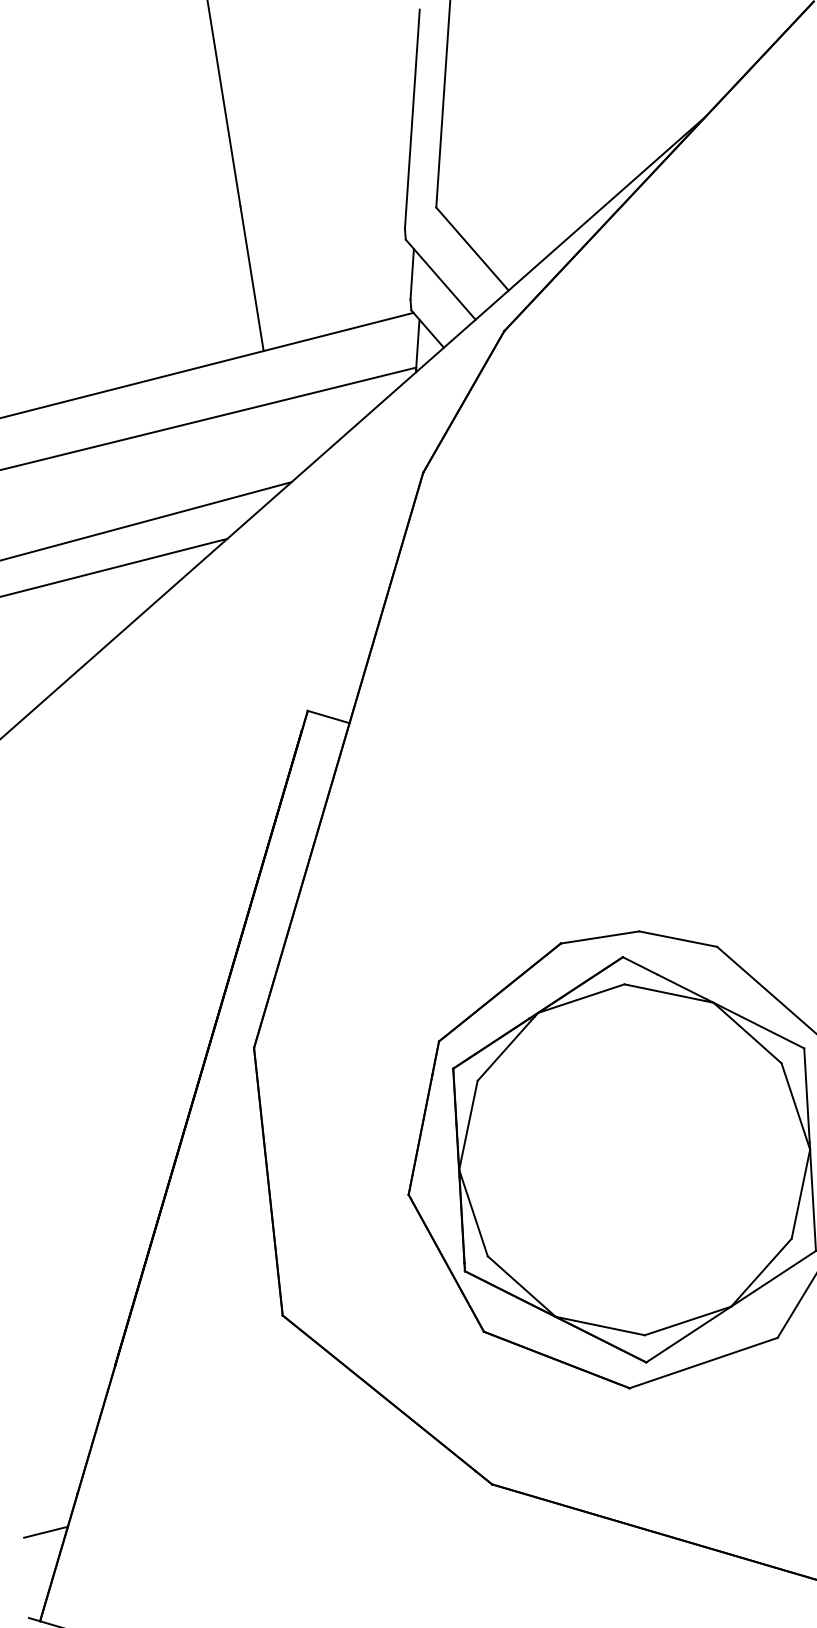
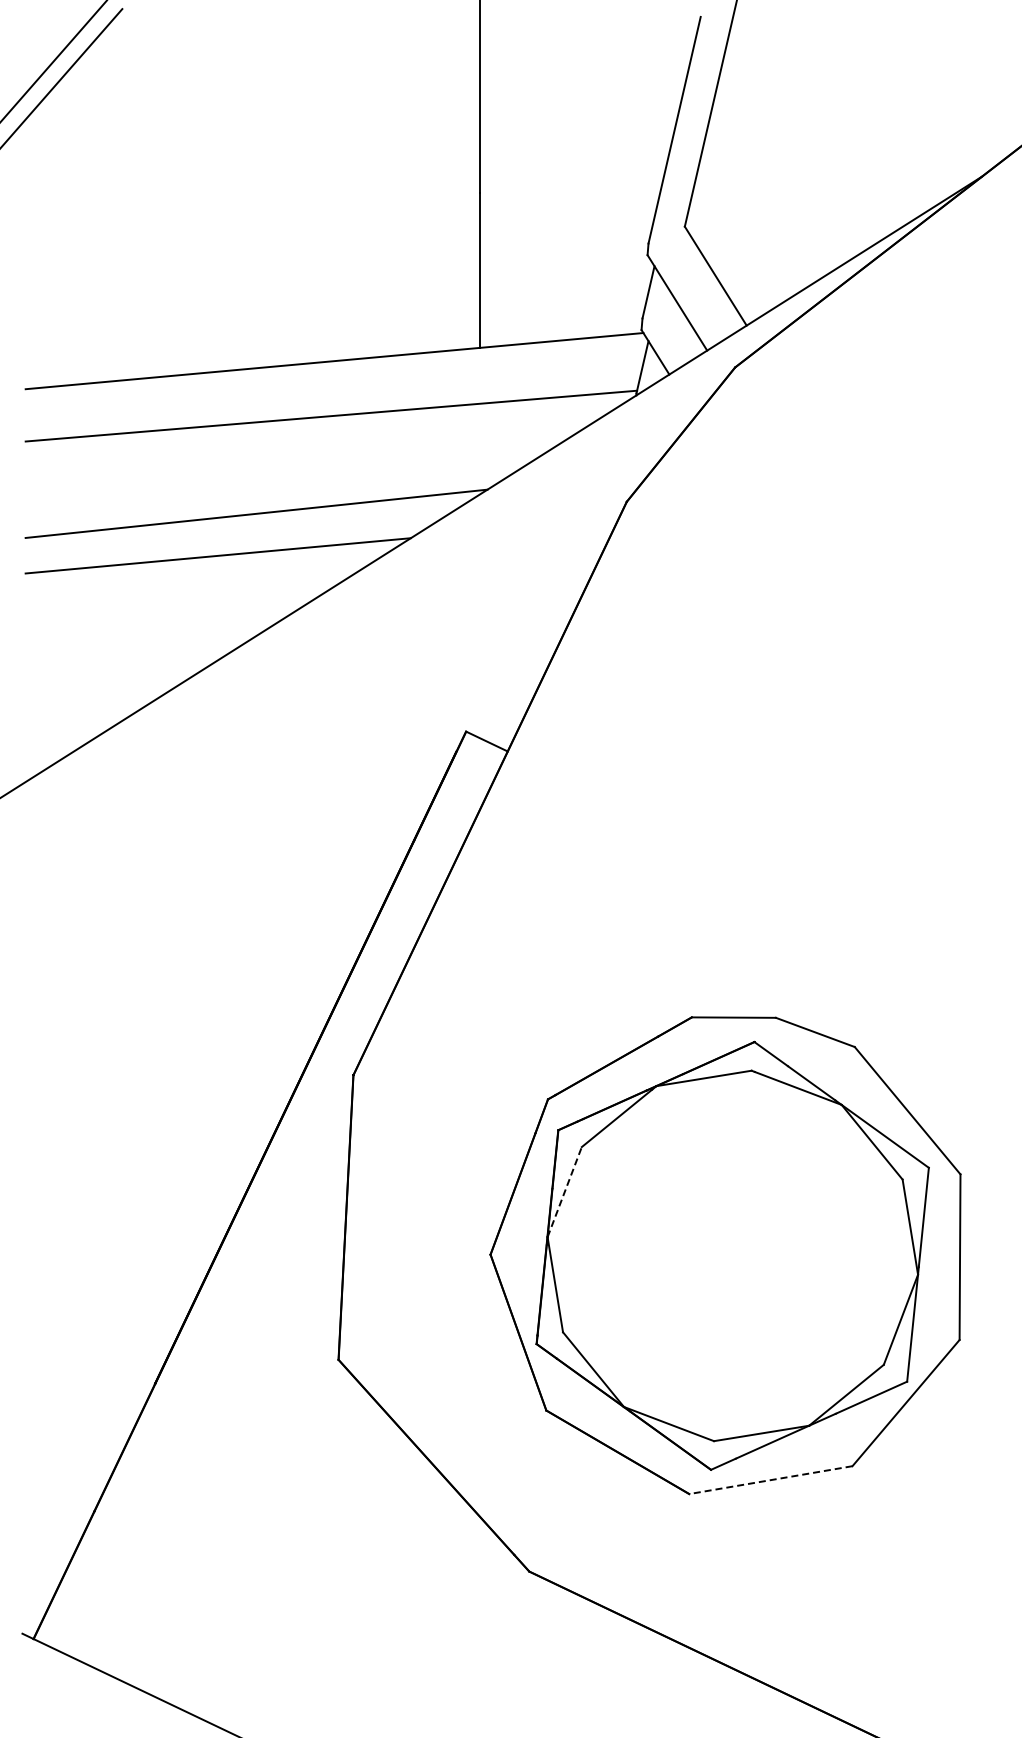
line: (468, 1124) -> (564, 1191), solid -> dashed
line: (703, 1363) -> (770, 1480), solid -> dashed
line: (45, 1531) -> (54, 1546), removed

